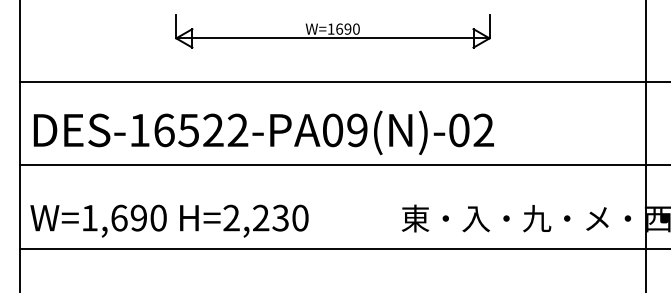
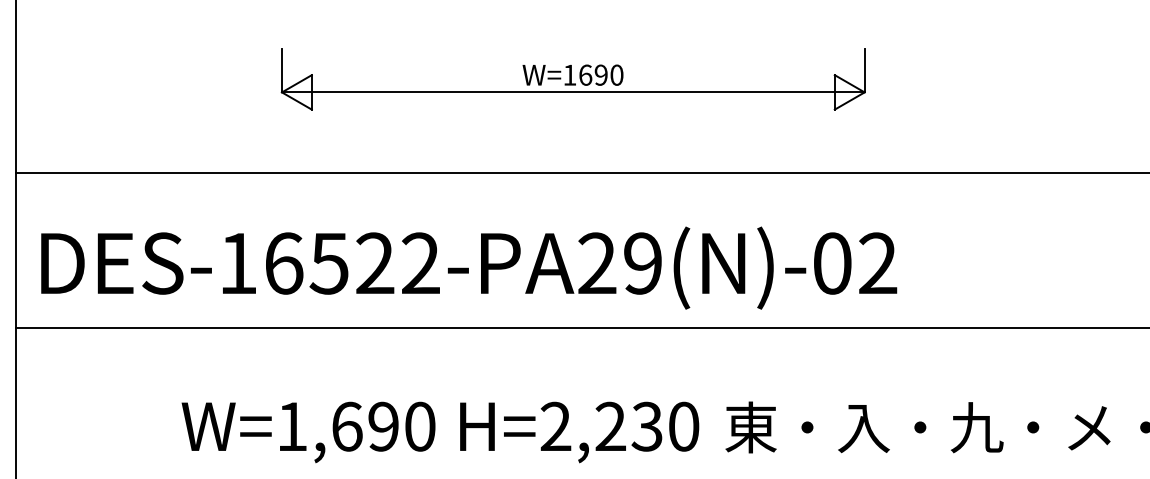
part: (332, 31) -> (572, 79), moved
text: (332, 130) -> (596, 263), DES-16522-PA09(N)-02 -> DES-16522-PA29(N)-02
text: (169, 220) -> (440, 431), moved

